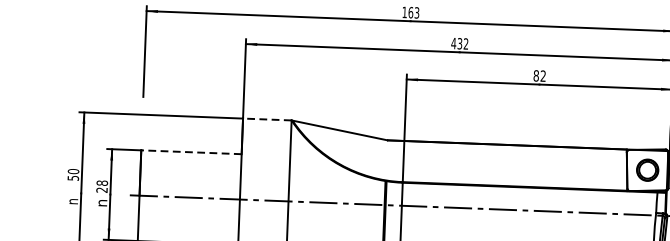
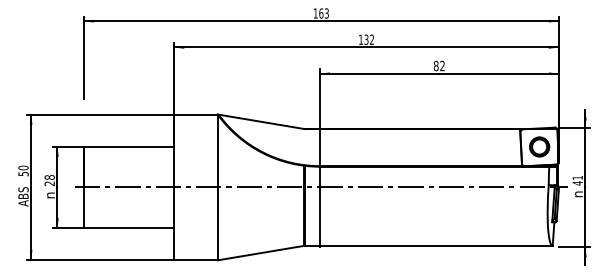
text: (453, 43) -> (360, 39), 432 -> 132
line: (266, 119) -> (195, 114), dashed -> solid
line: (191, 152) -> (128, 146), dashed -> solid
text: (72, 203) -> (23, 196), n -> ABS

